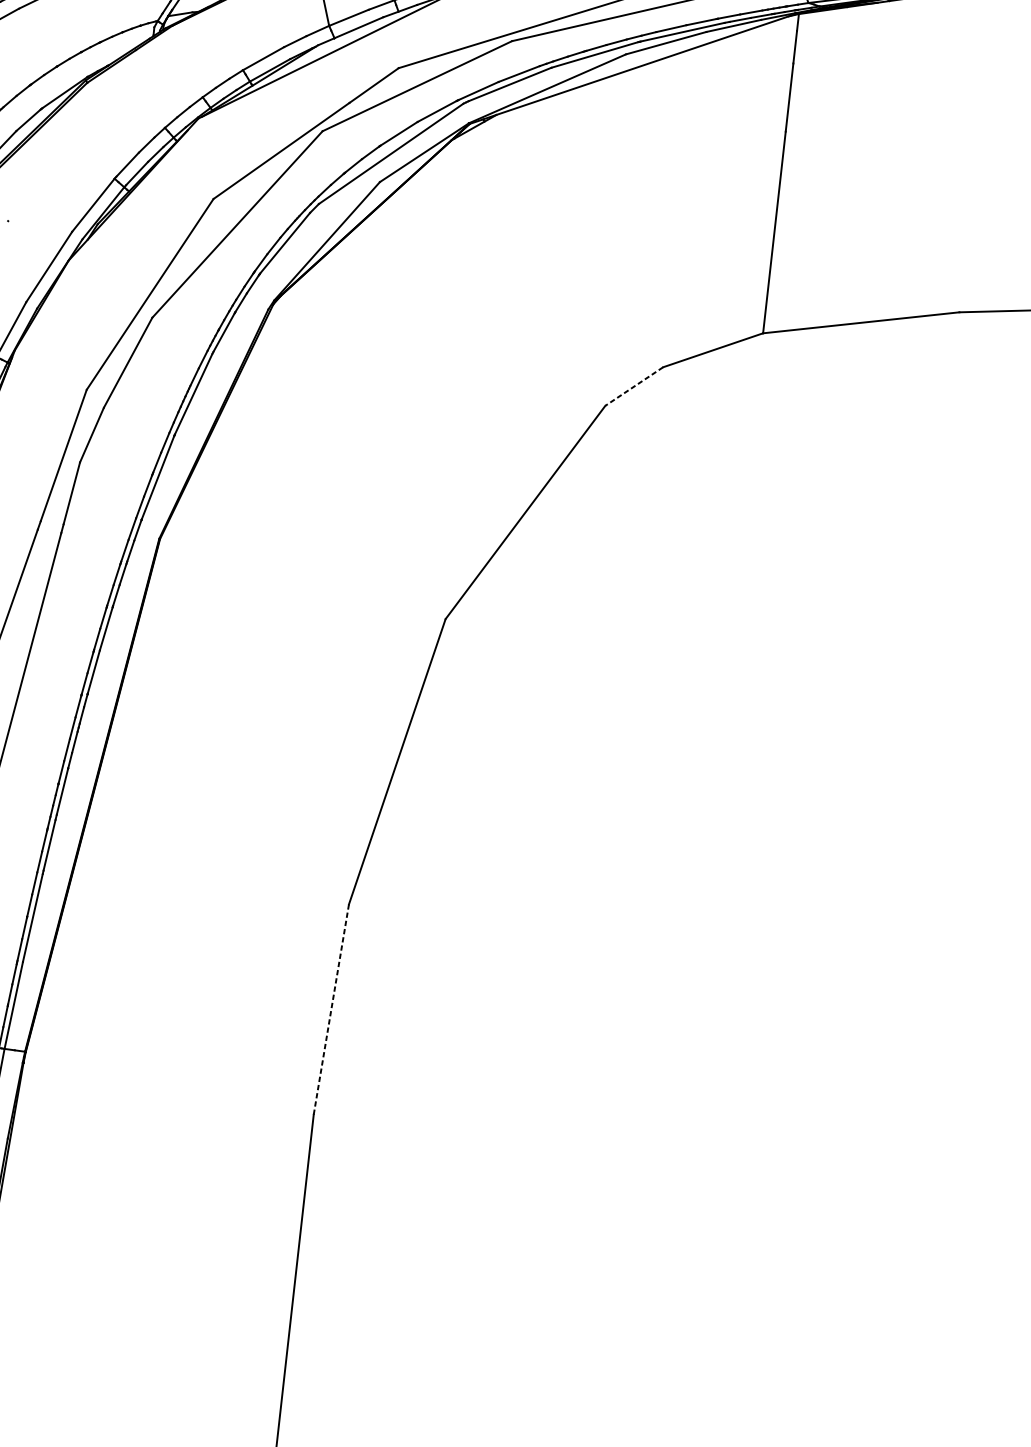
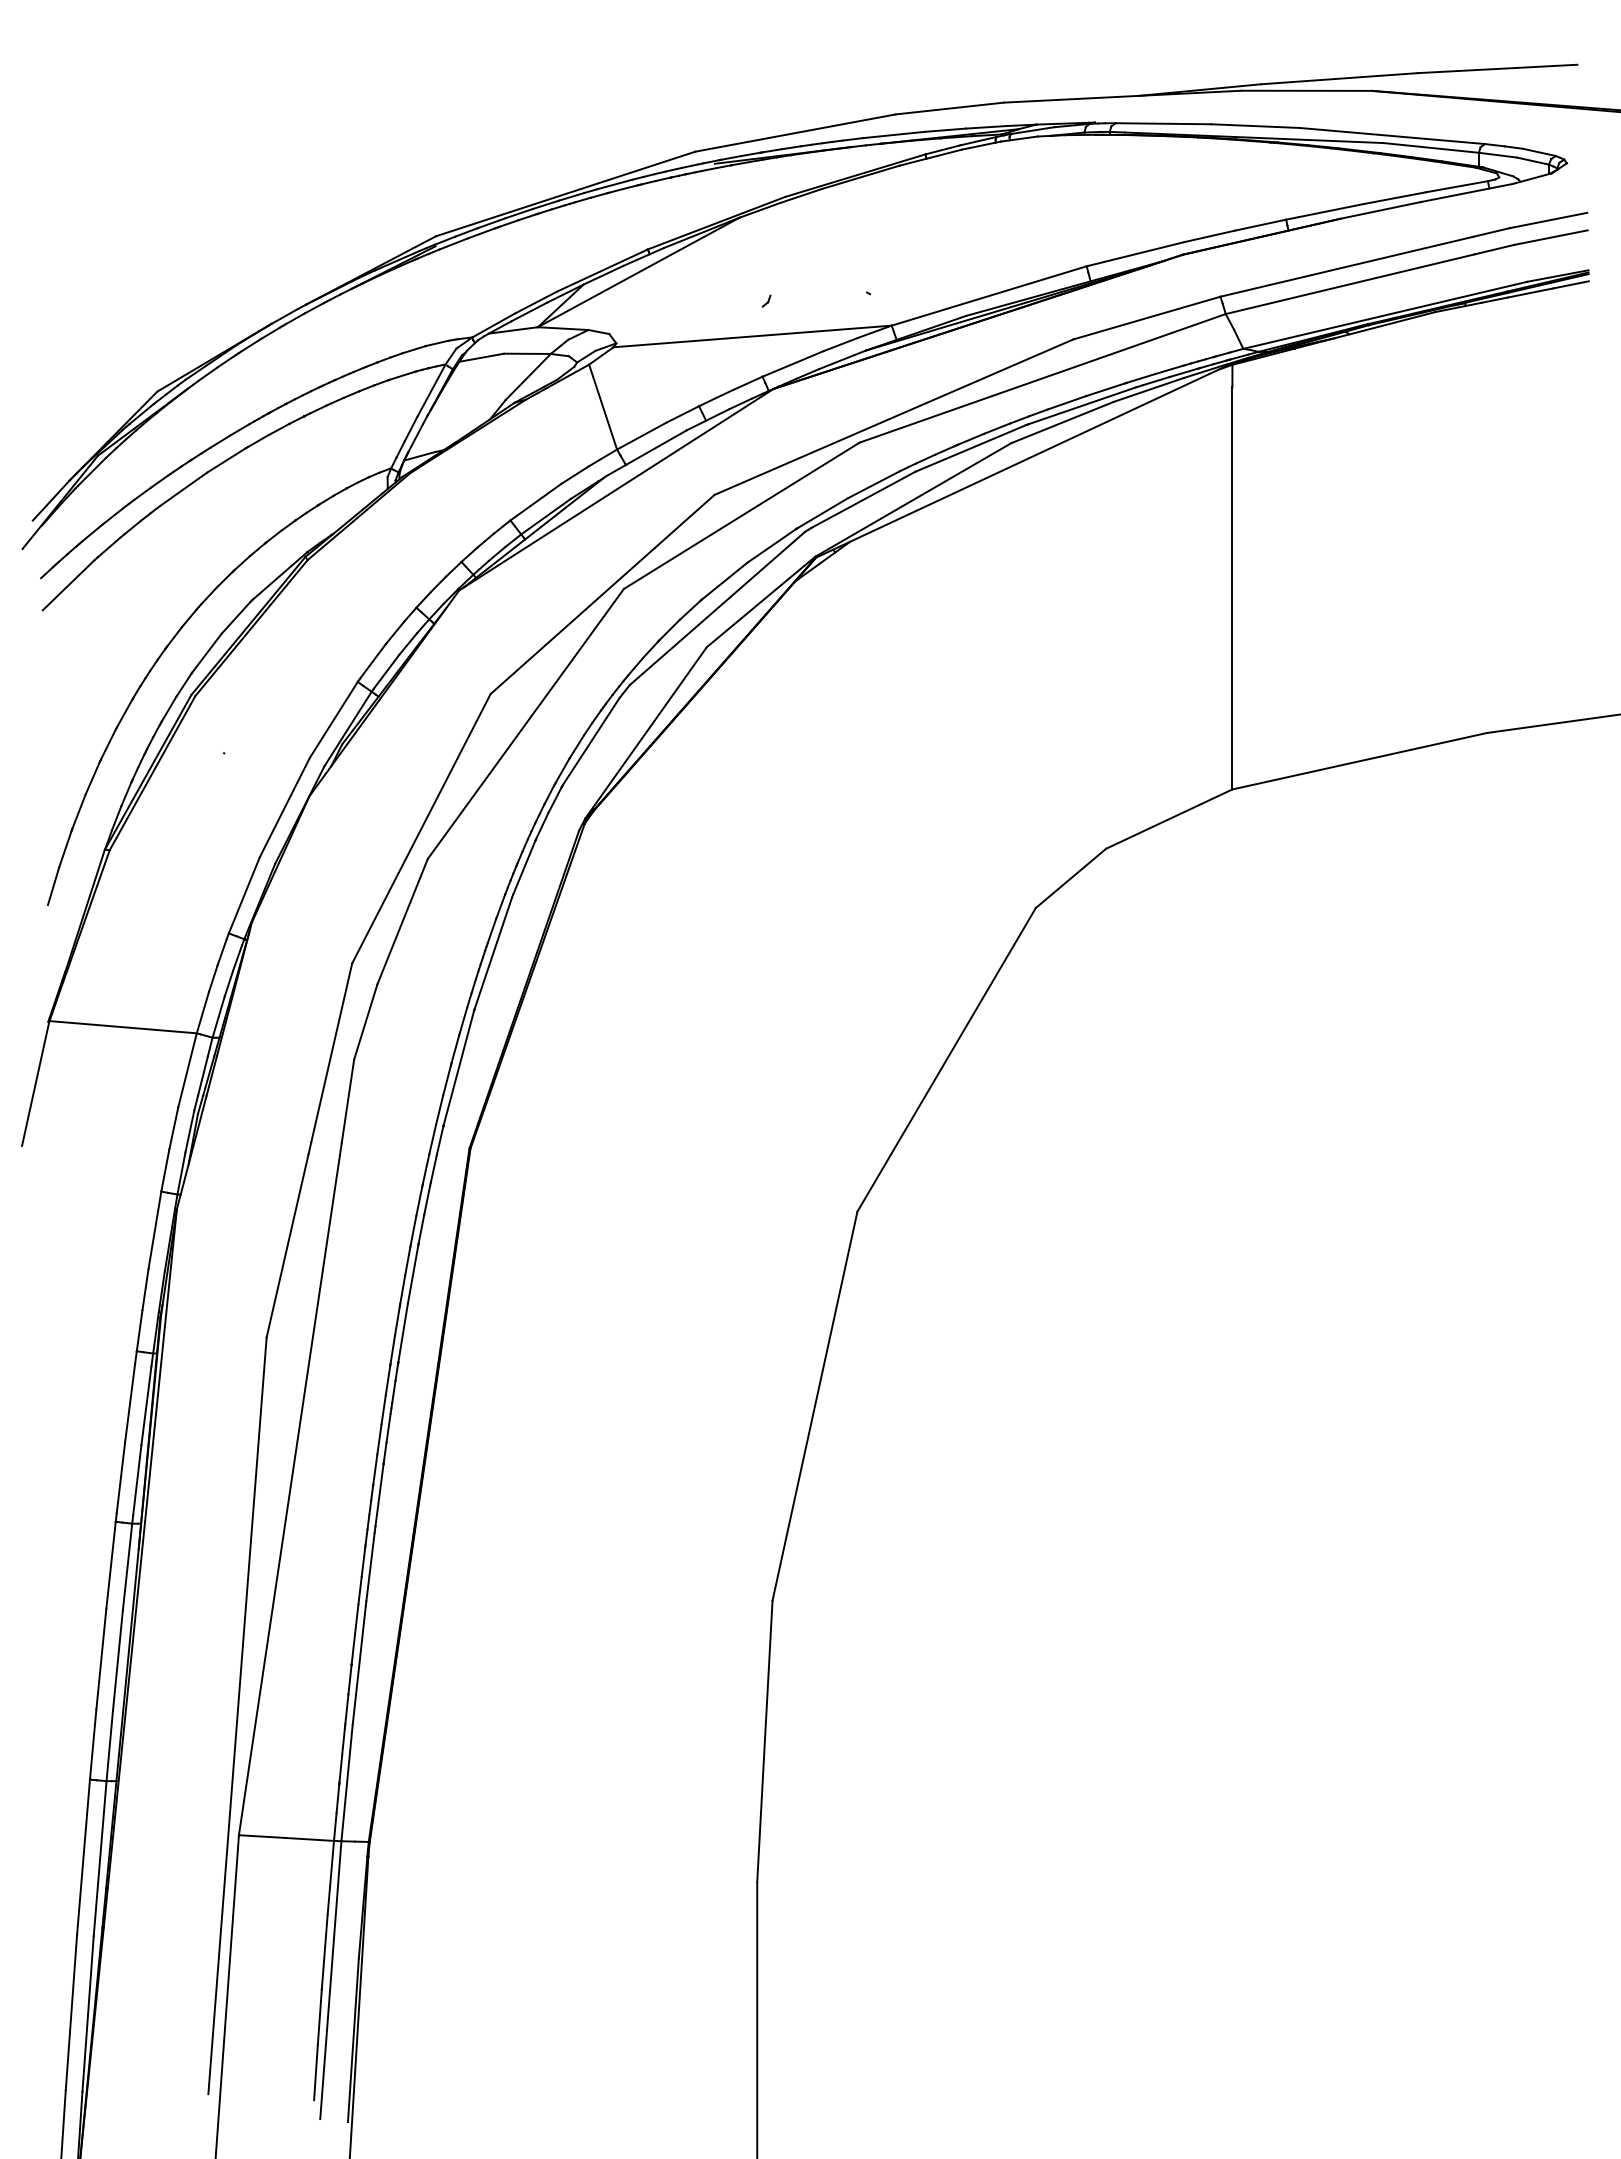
line: (633, 386) -> (1070, 878), dashed -> solid
line: (330, 1010) -> (764, 1742), dashed -> solid

